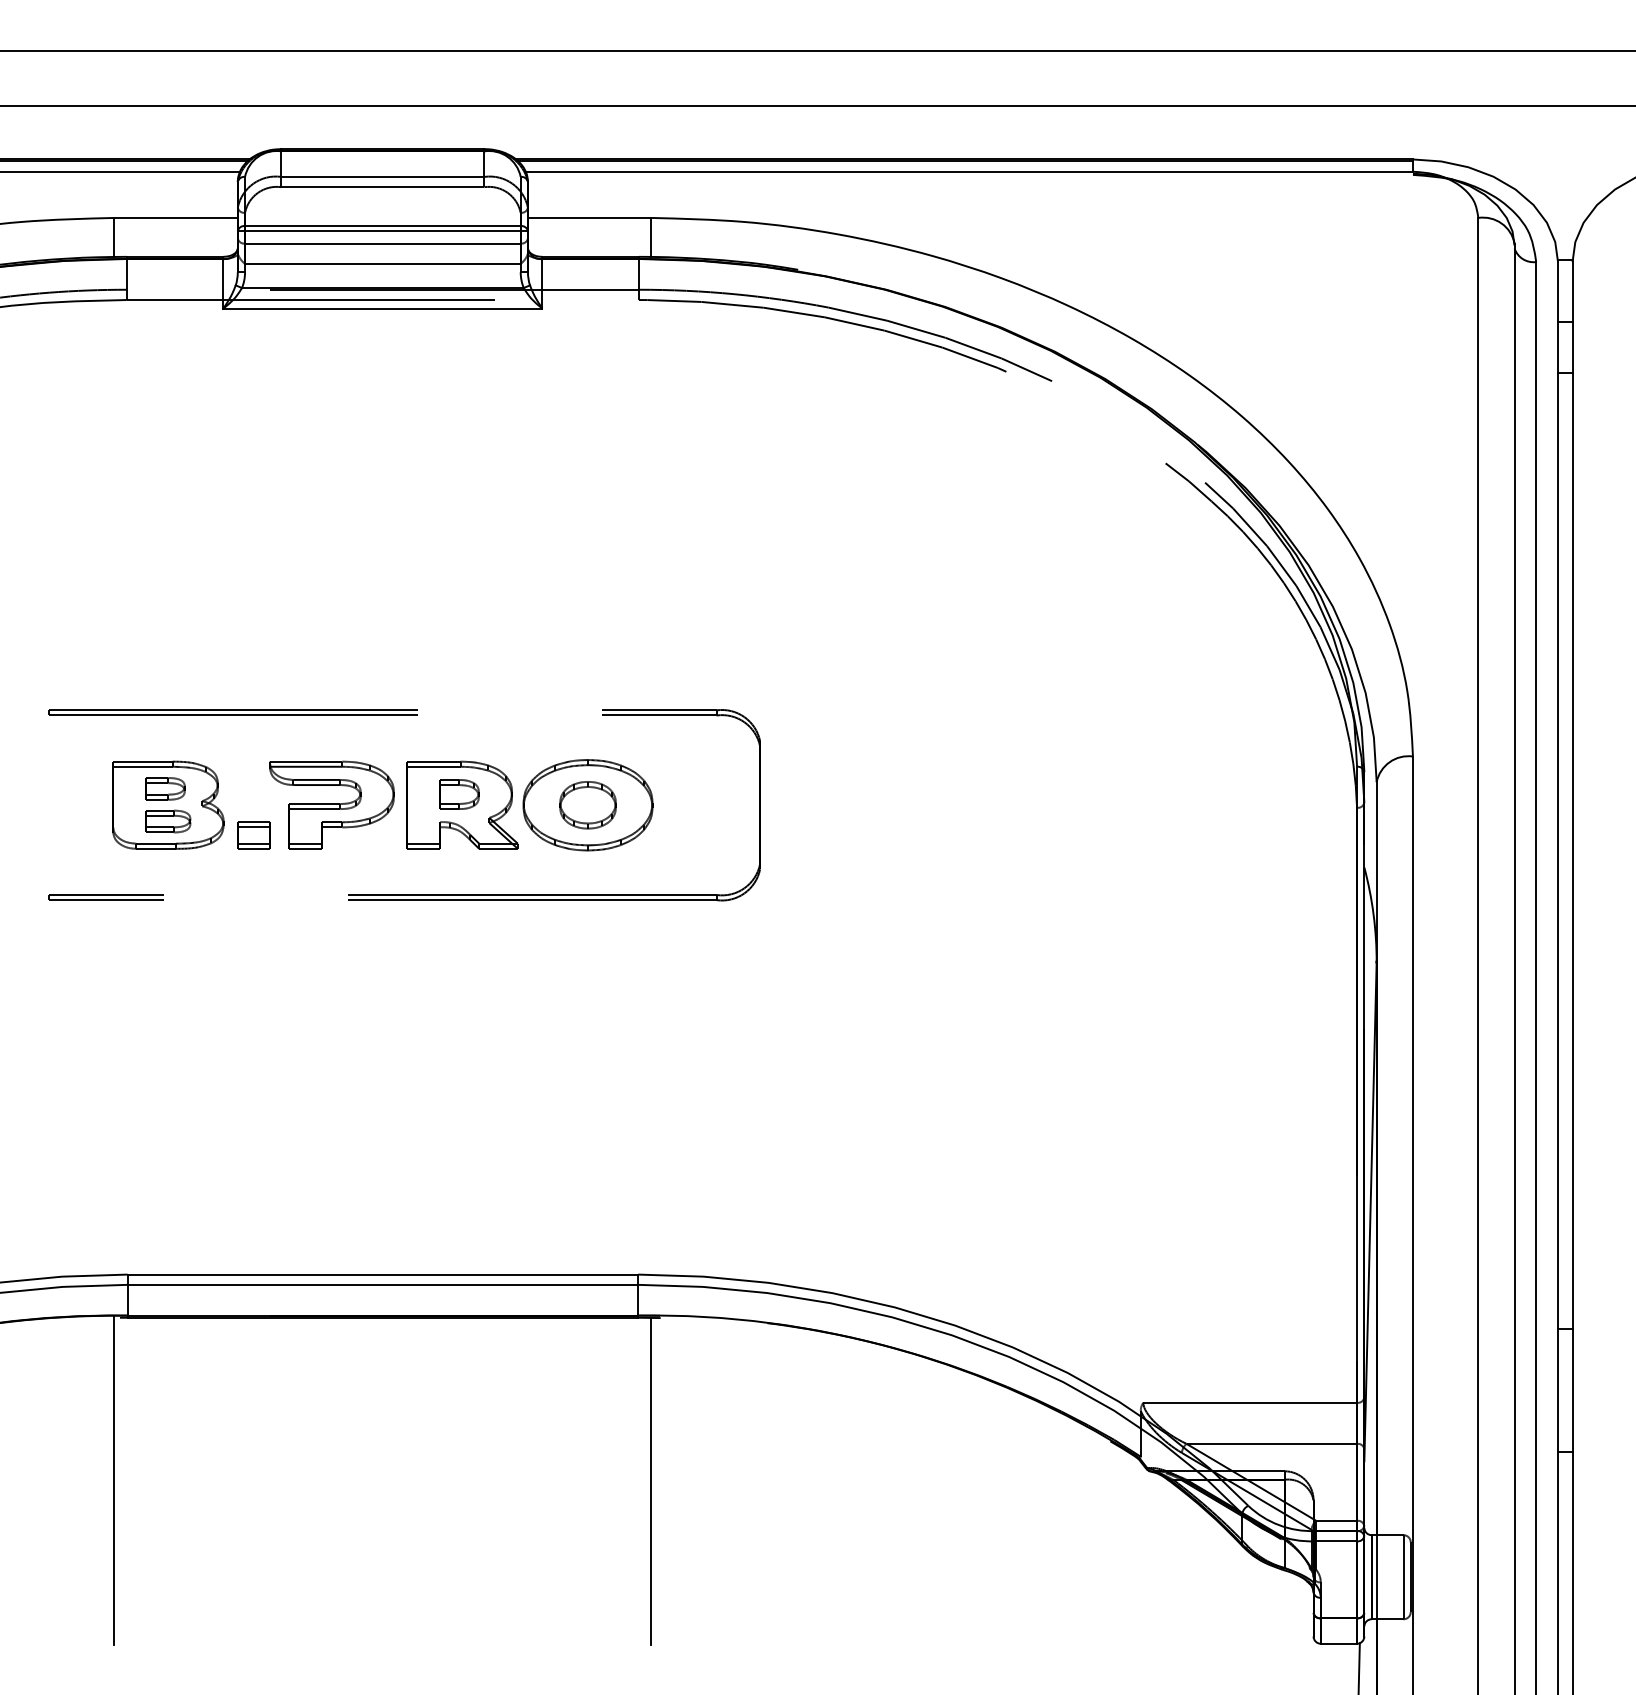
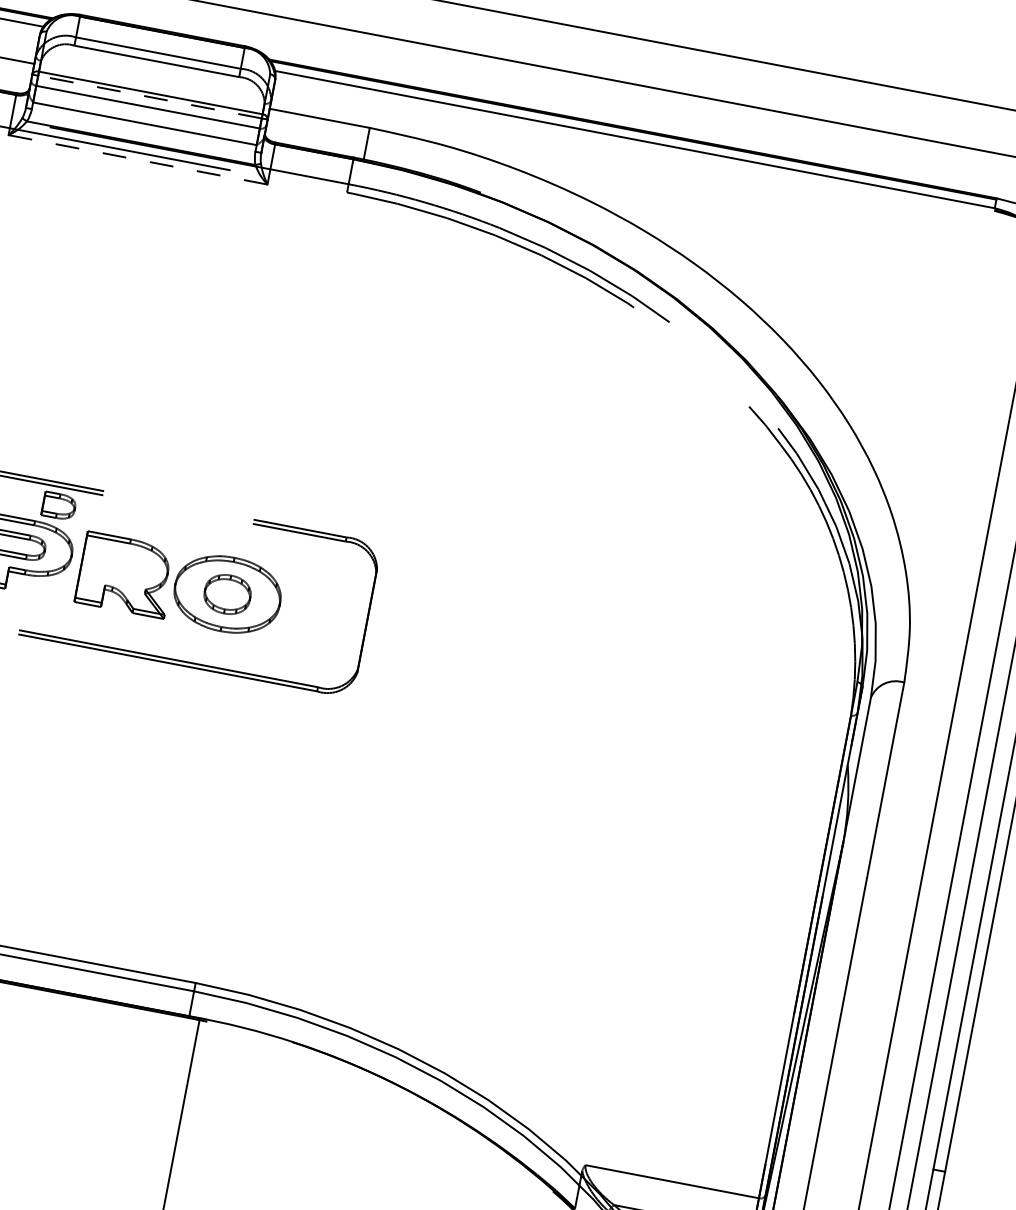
line: (382, 231) -> (149, 97), solid -> dashed
line: (382, 308) -> (137, 159), solid -> dashed
part: (459, 794) -> (59, 506), moved

